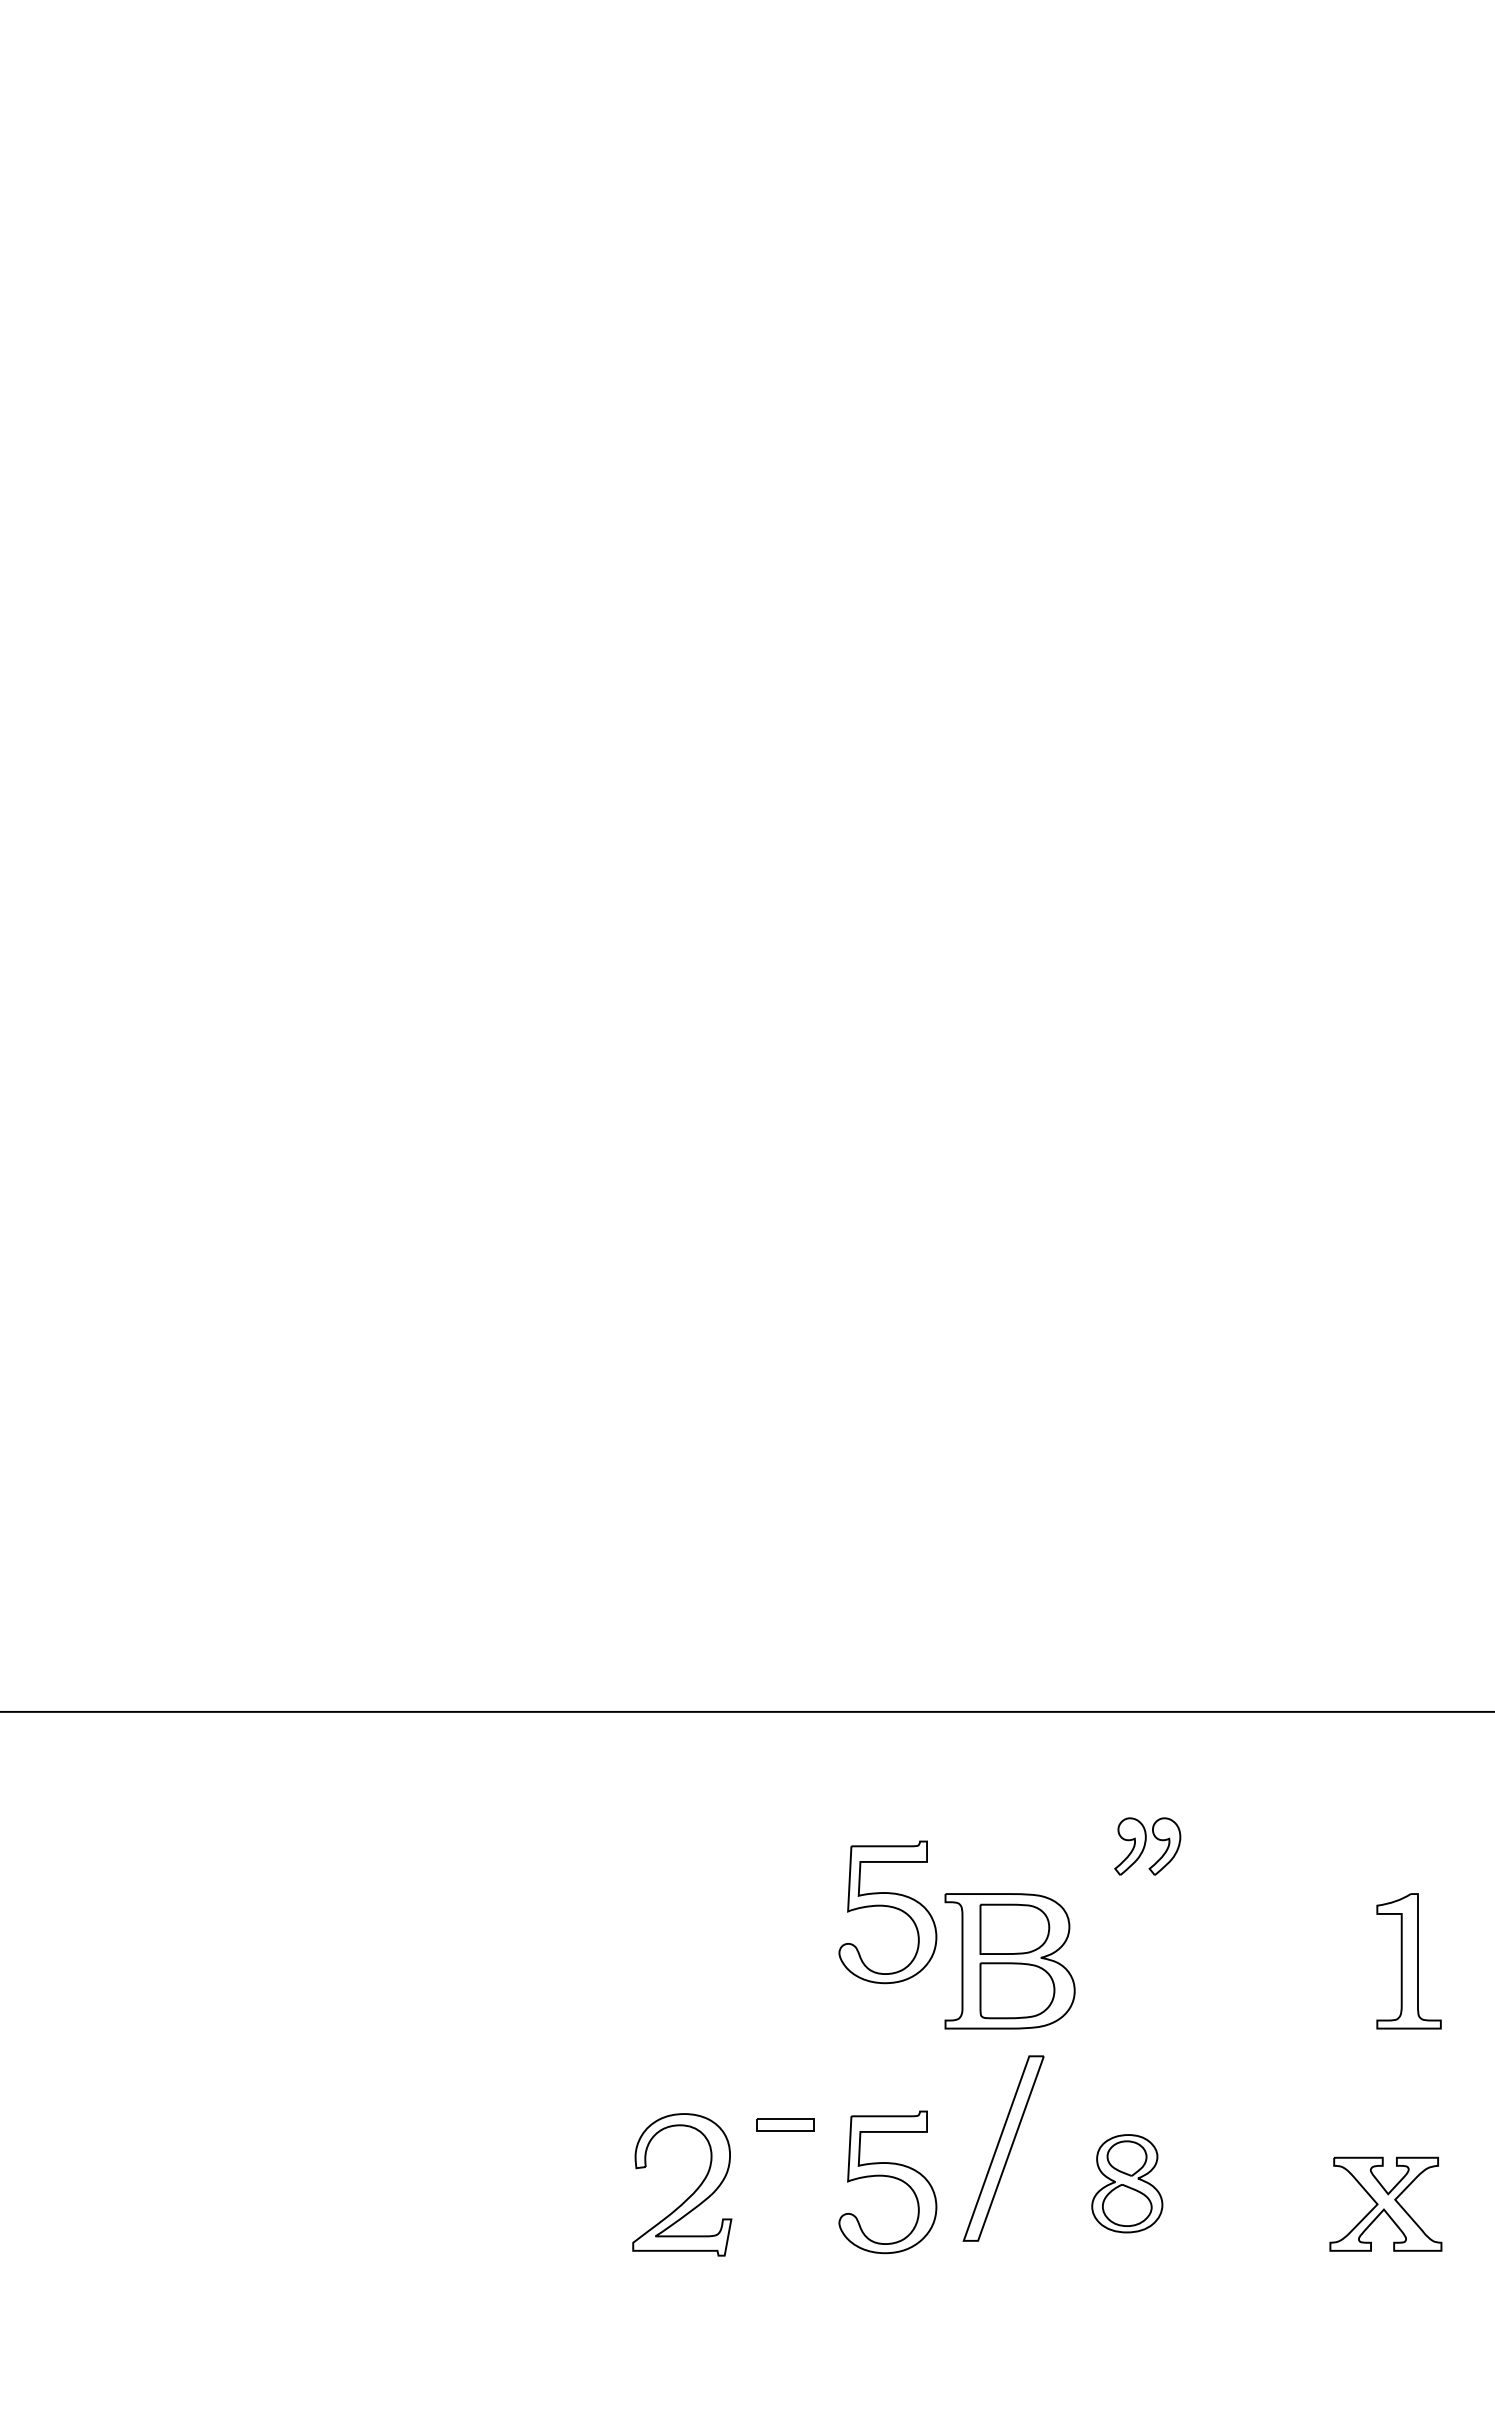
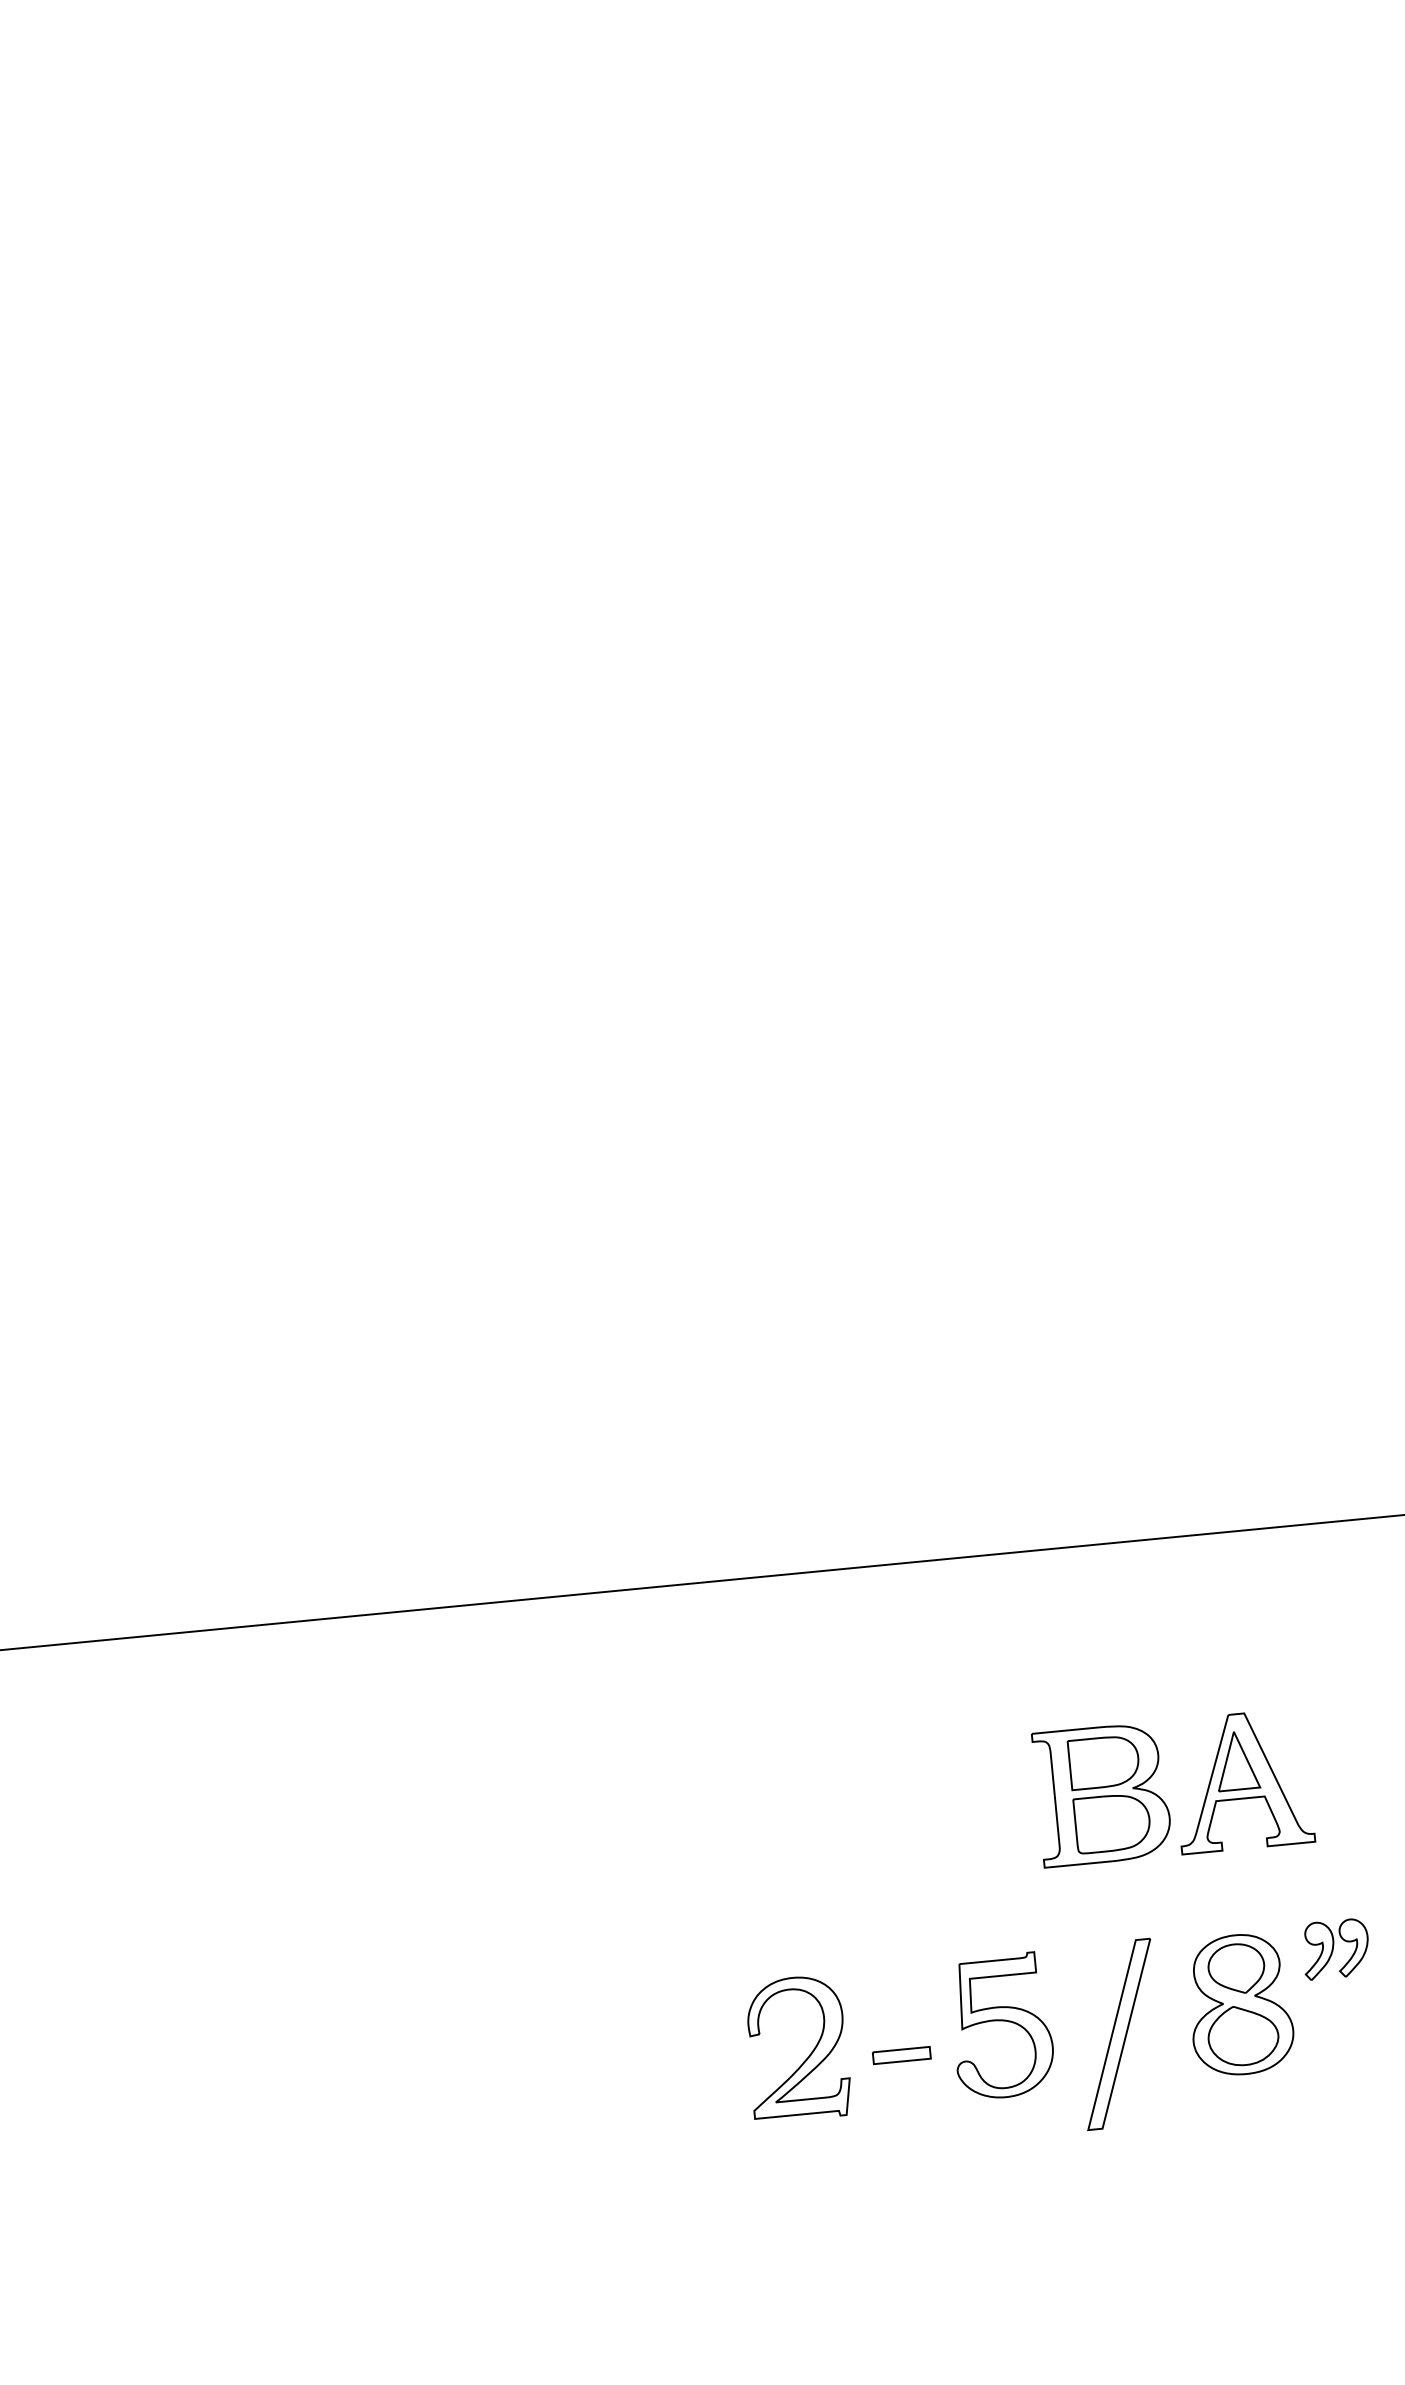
part: (1147, 1846) -> (1335, 1949), moved
part: (887, 1912) -> (975, 1757), removed
part: (1150, 1961) -> (1242, 1781), added
part: (785, 2124) -> (901, 2055), moved
part: (1003, 2148) -> (1118, 2034), moved
part: (1127, 2183) -> (1240, 2004), size x1.43

